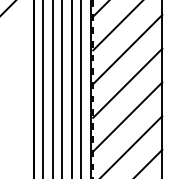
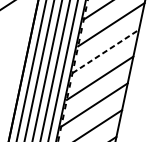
line: (127, 49) -> (105, 51), solid -> dashed

